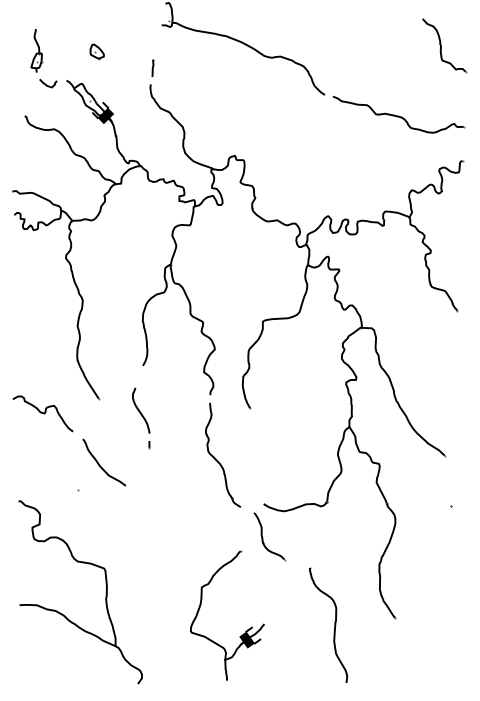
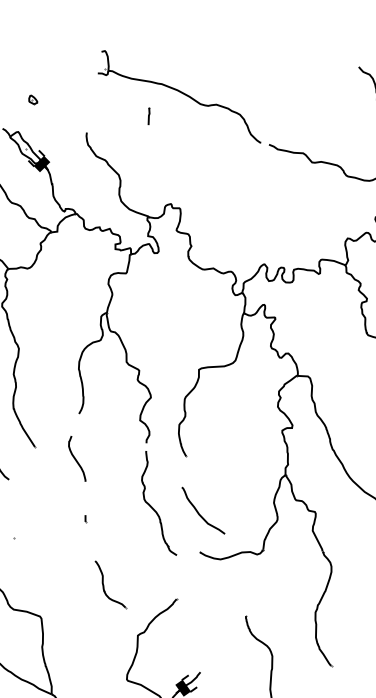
part: (96, 51) -> (32, 99), size x0.6
line: (152, 67) -> (148, 115), moved
part: (149, 445) -> (85, 519), moved
curve: (100, 465) -> (199, 513), moved
part: (263, 537) -> (104, 585), moved

